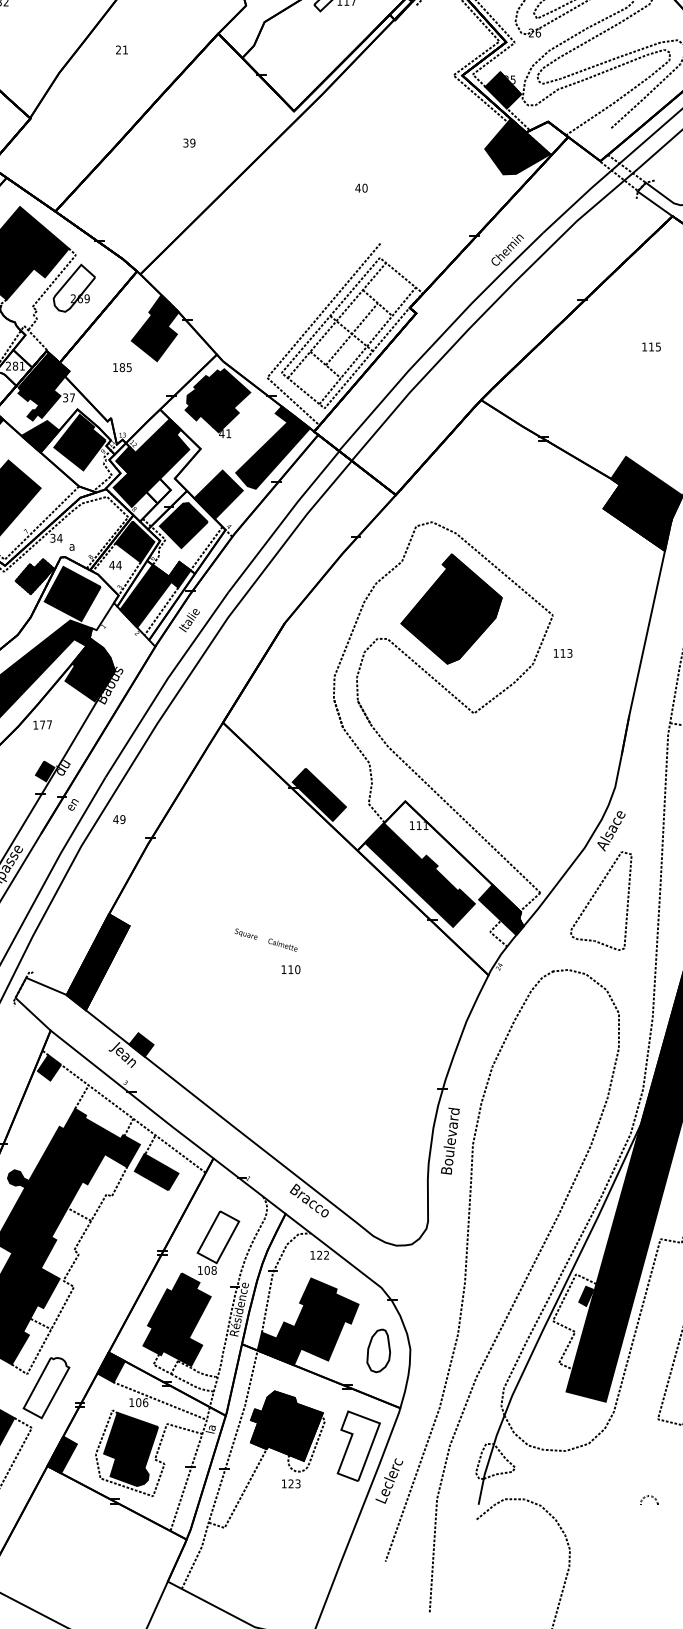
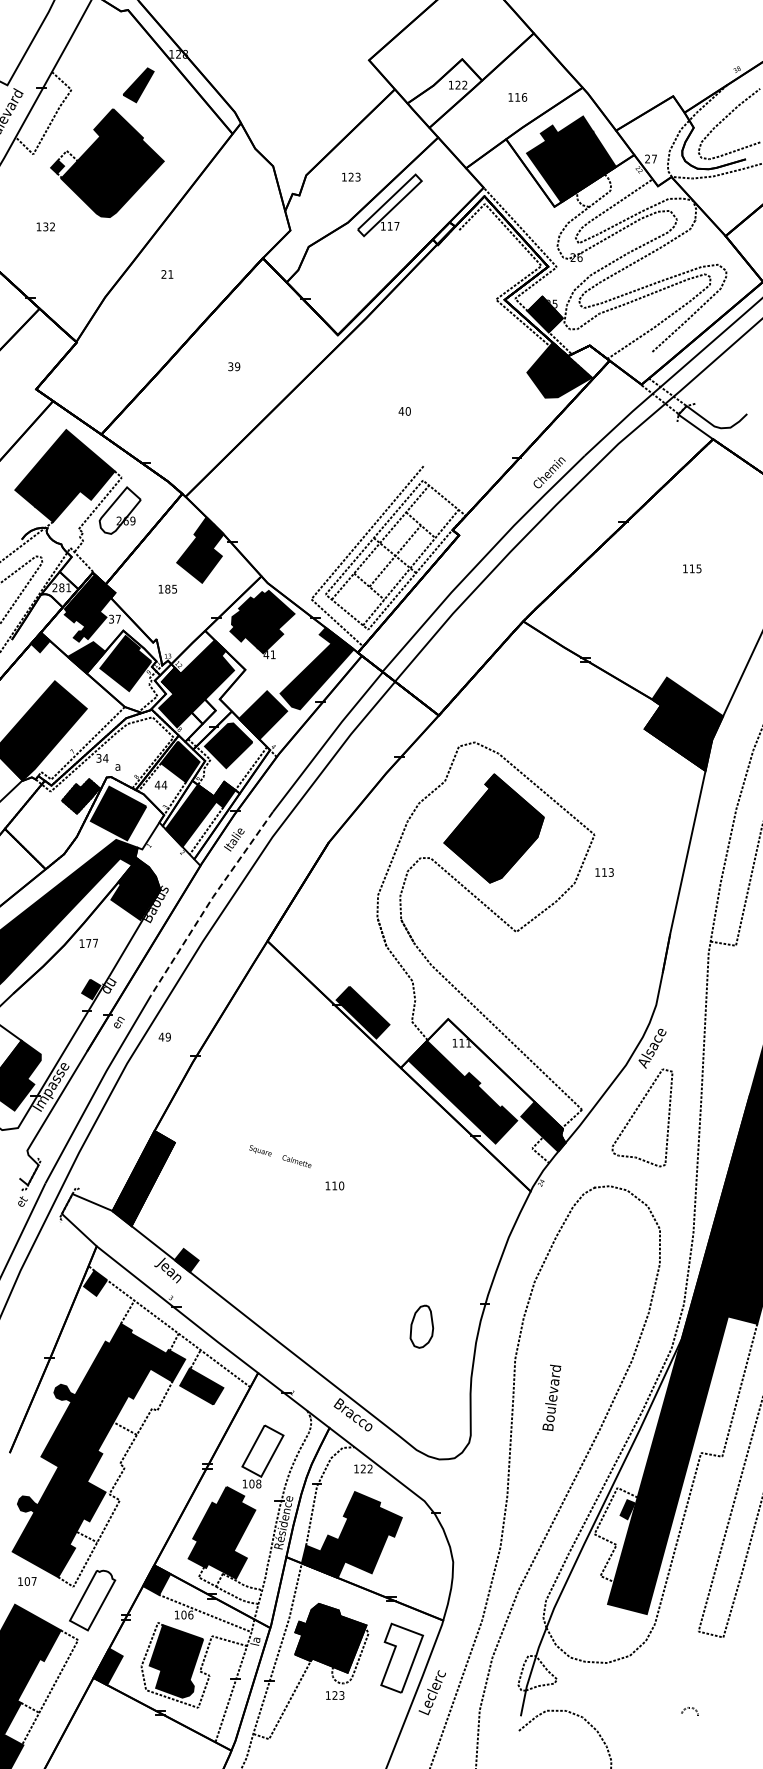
line: (164, 683) -> (209, 902), solid -> dashed
text: (266, 939) -> (280, 1156), moved
text: (450, 1140) -> (551, 1397), moved
part: (378, 1350) -> (421, 1326), moved

